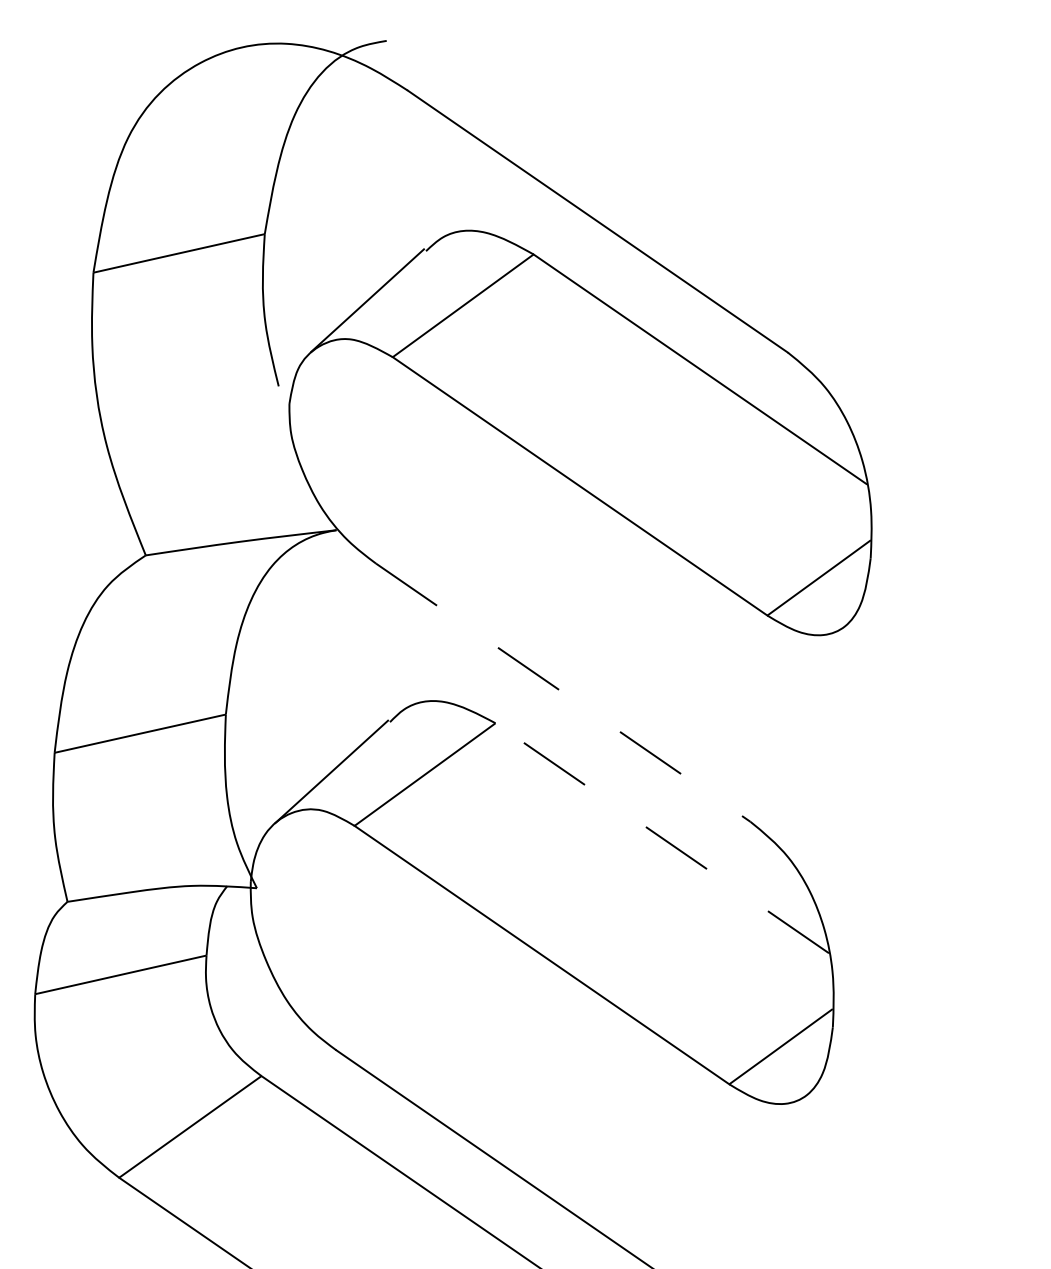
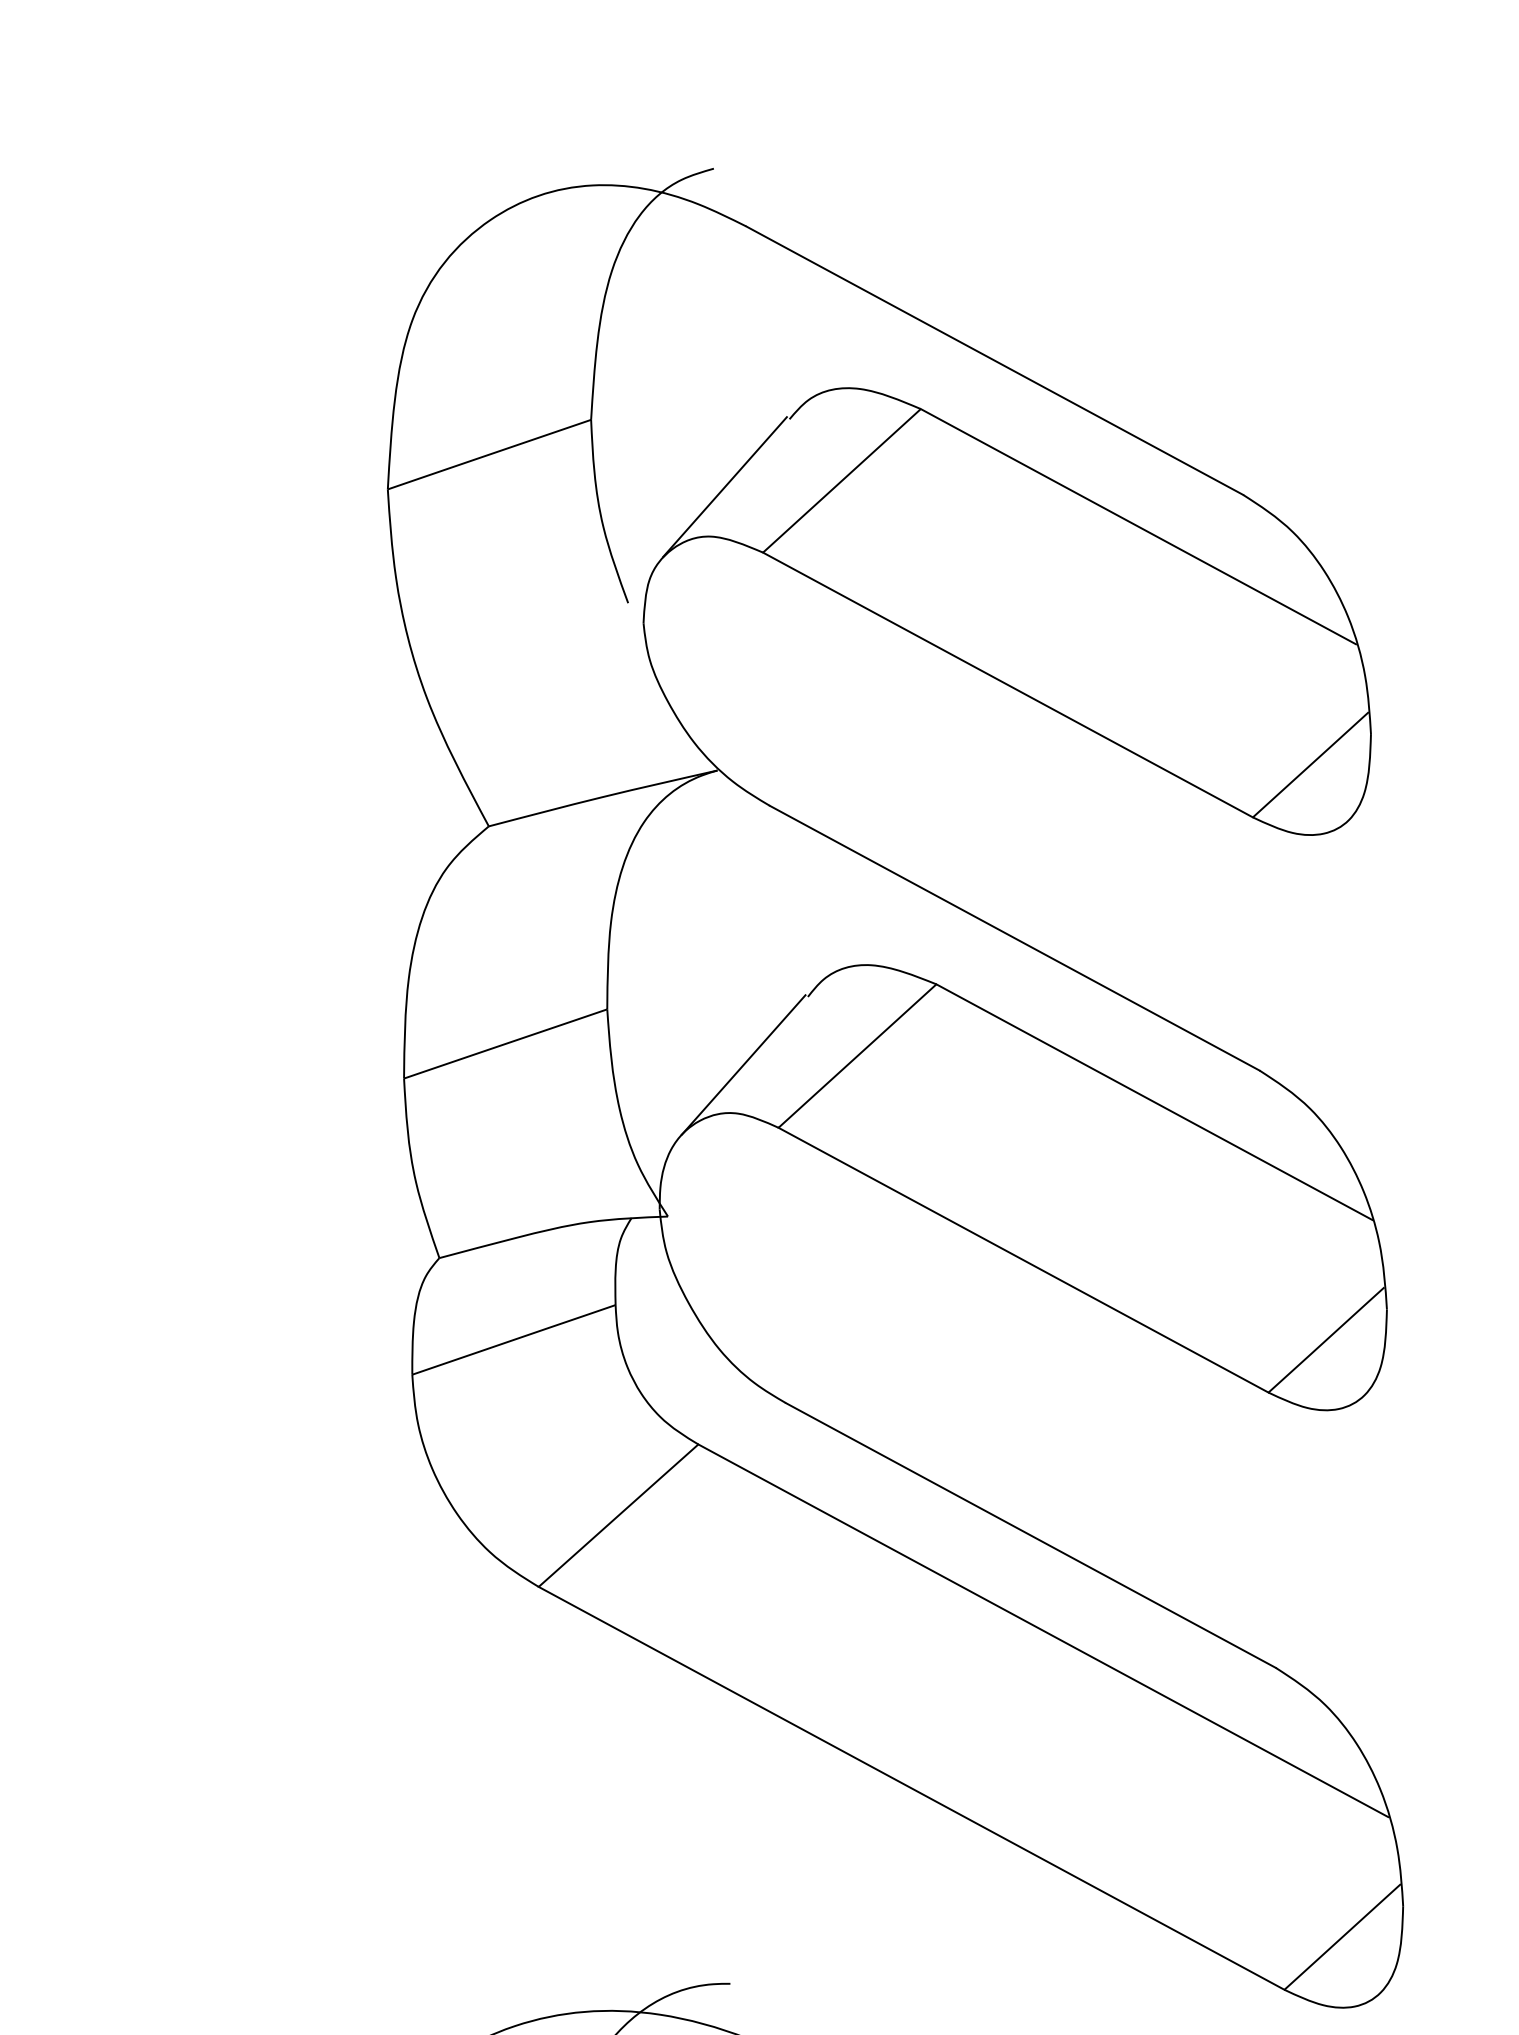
line: (563, 693) -> (1015, 938), dashed -> solid
line: (662, 838) -> (1154, 1102), dashed -> solid

